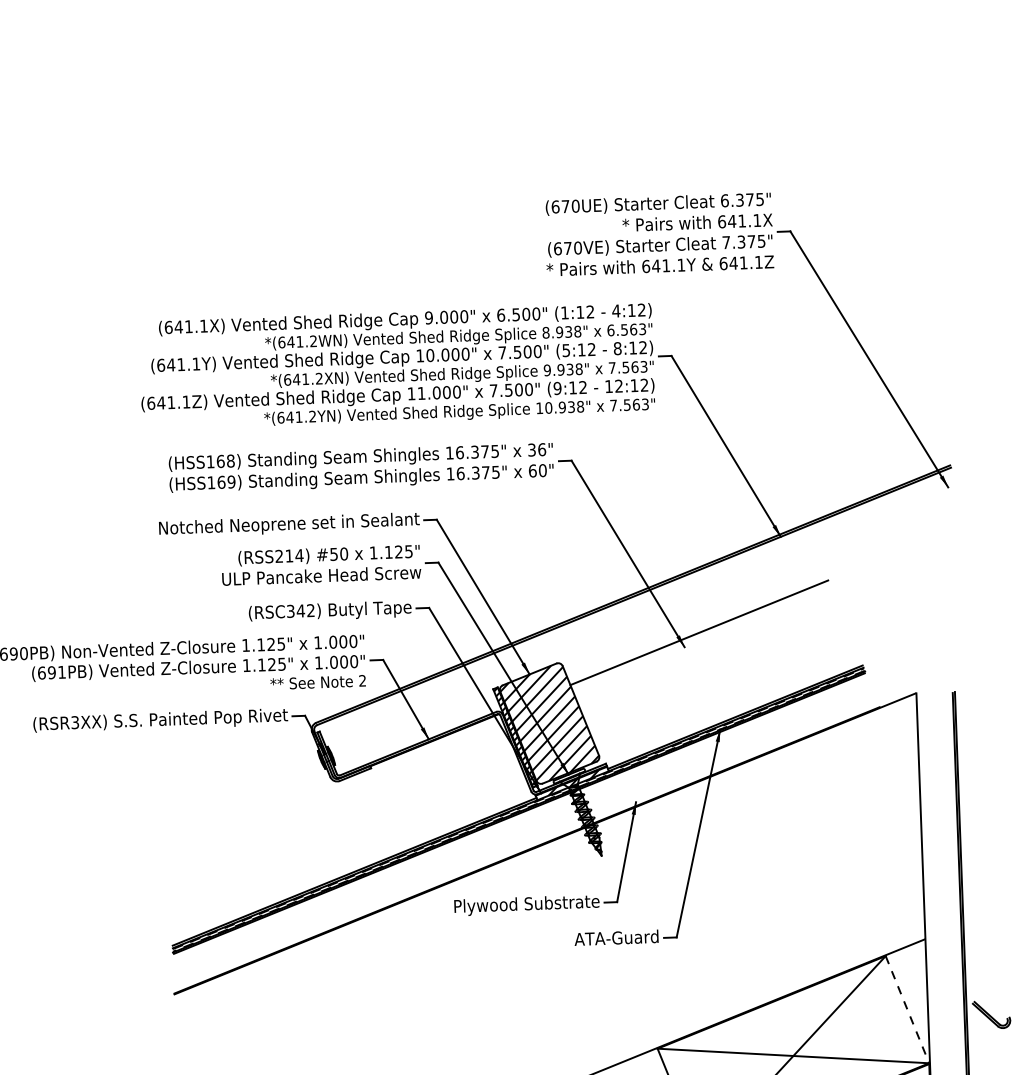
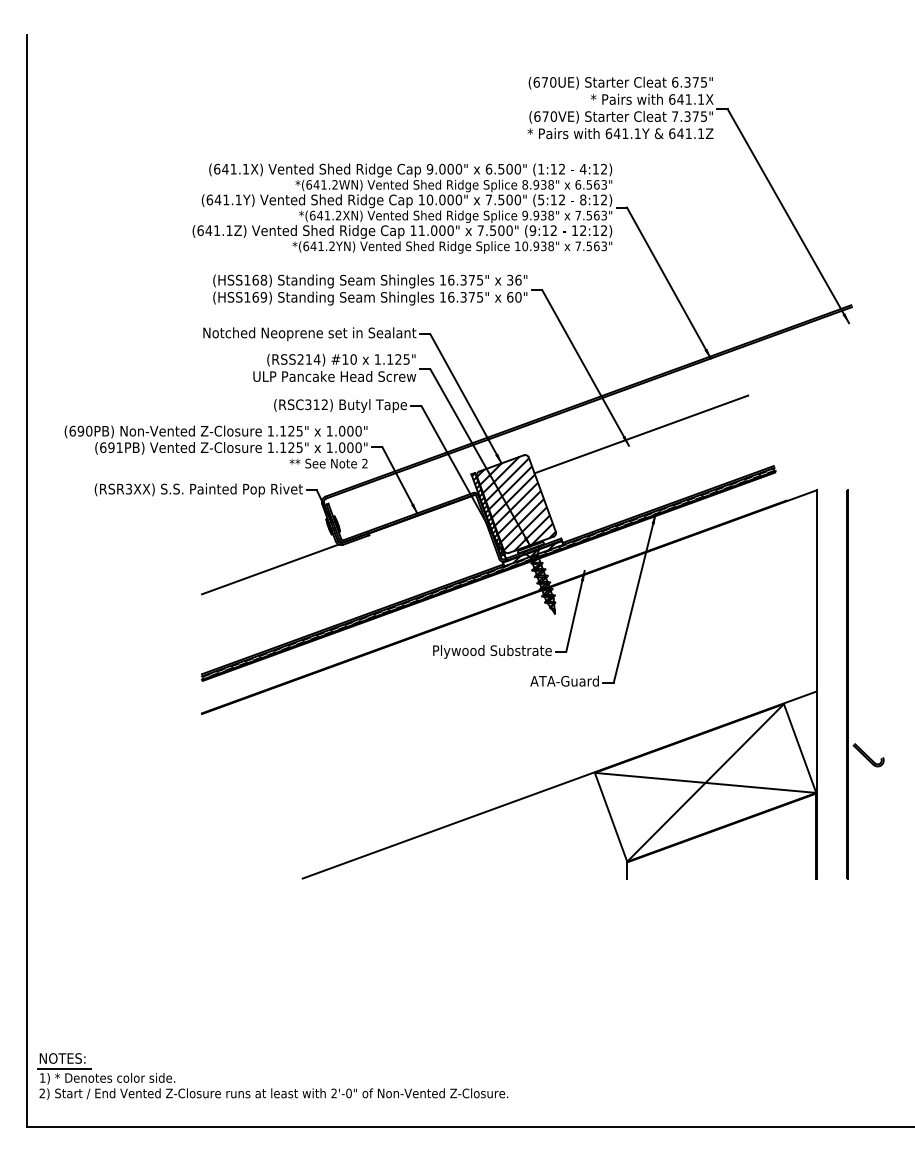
text: (334, 554) -> (345, 359), #50 -> #10
text: (300, 610) -> (316, 404), (RSC342) -> (RSC312)
line: (250, 814) -> (269, 569), added
line: (907, 1009) -> (800, 748), dashed -> solid

